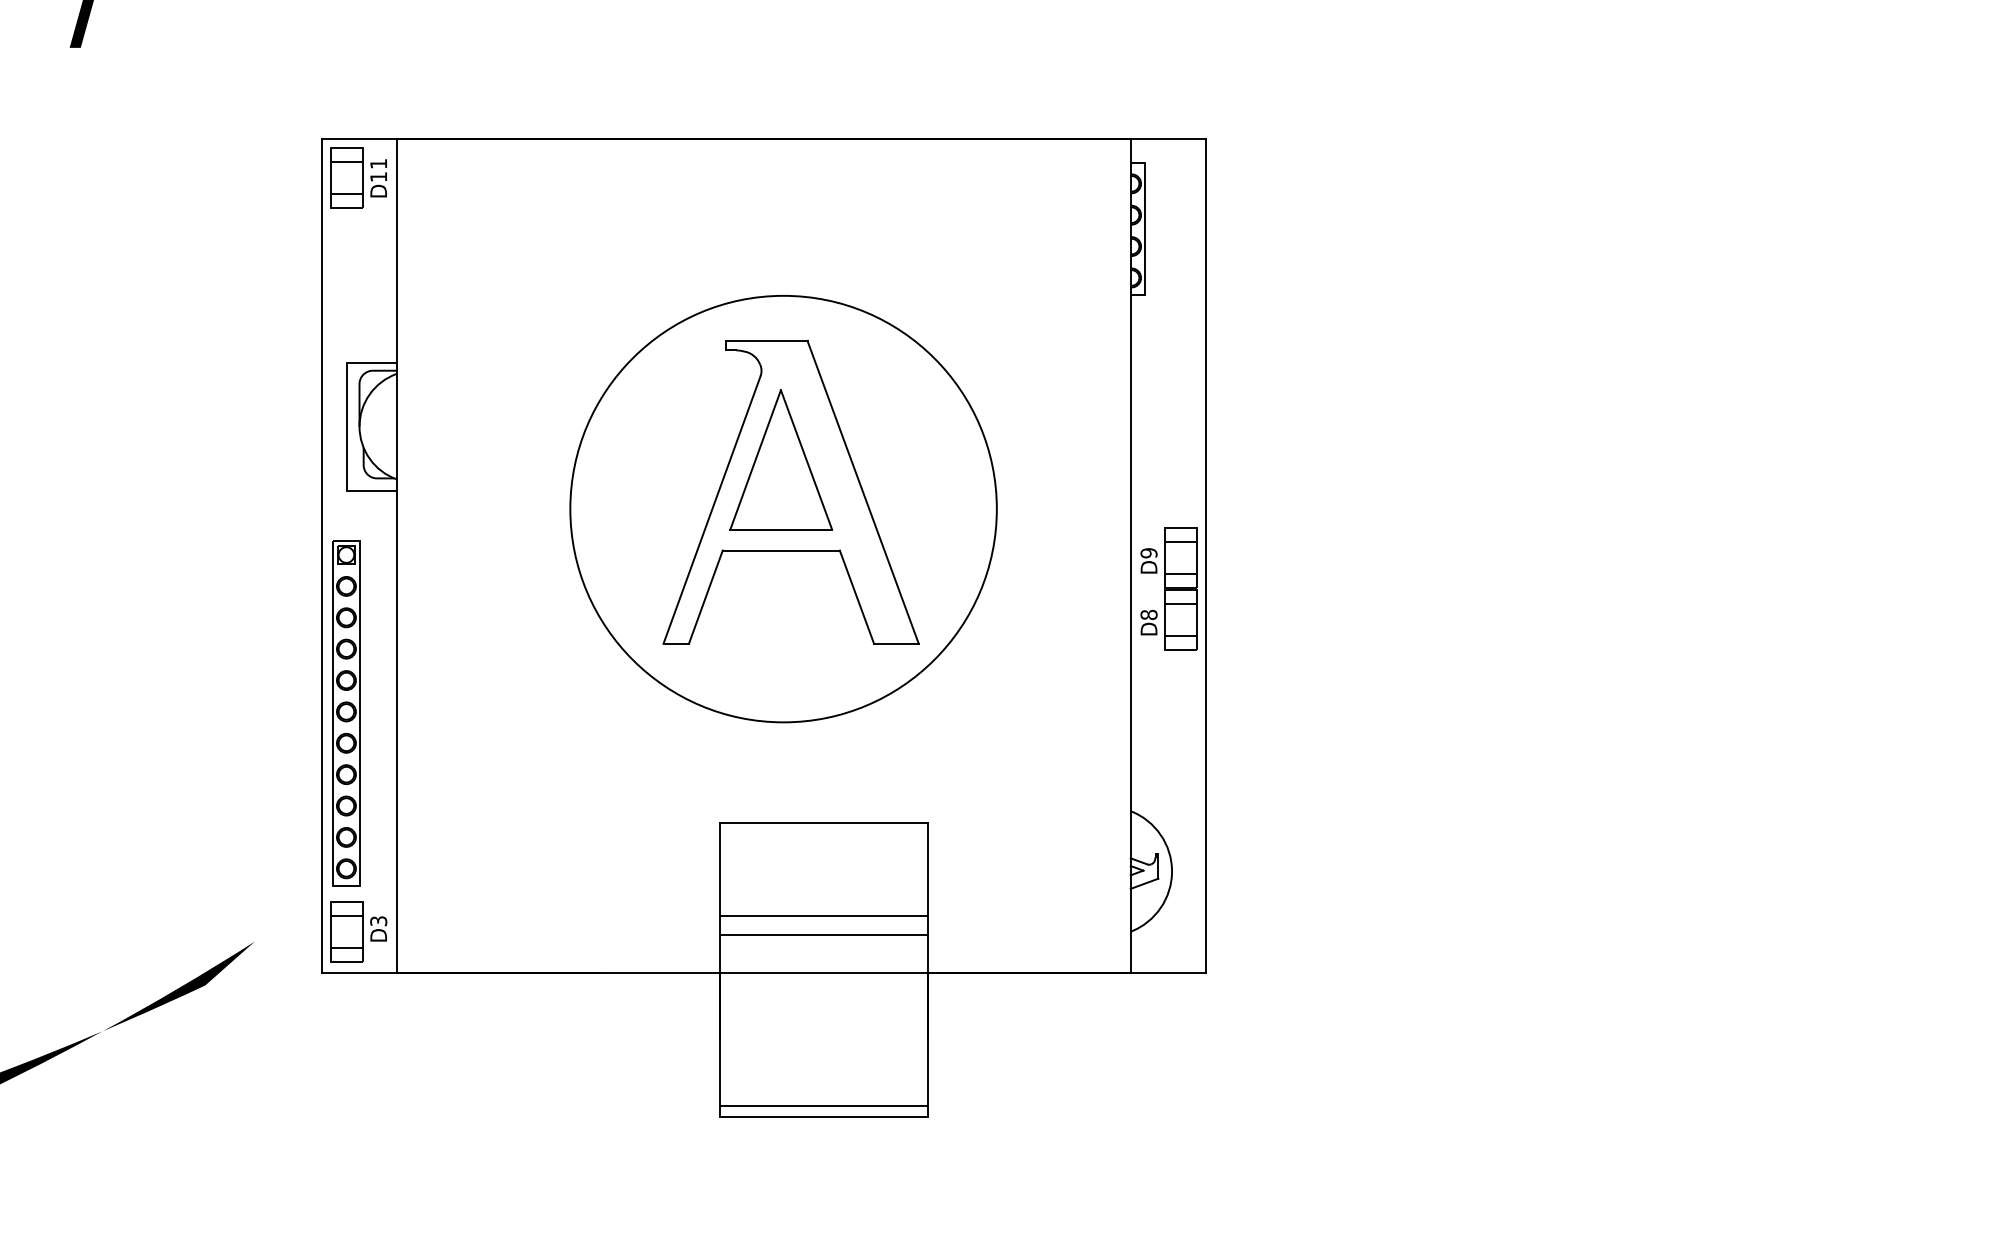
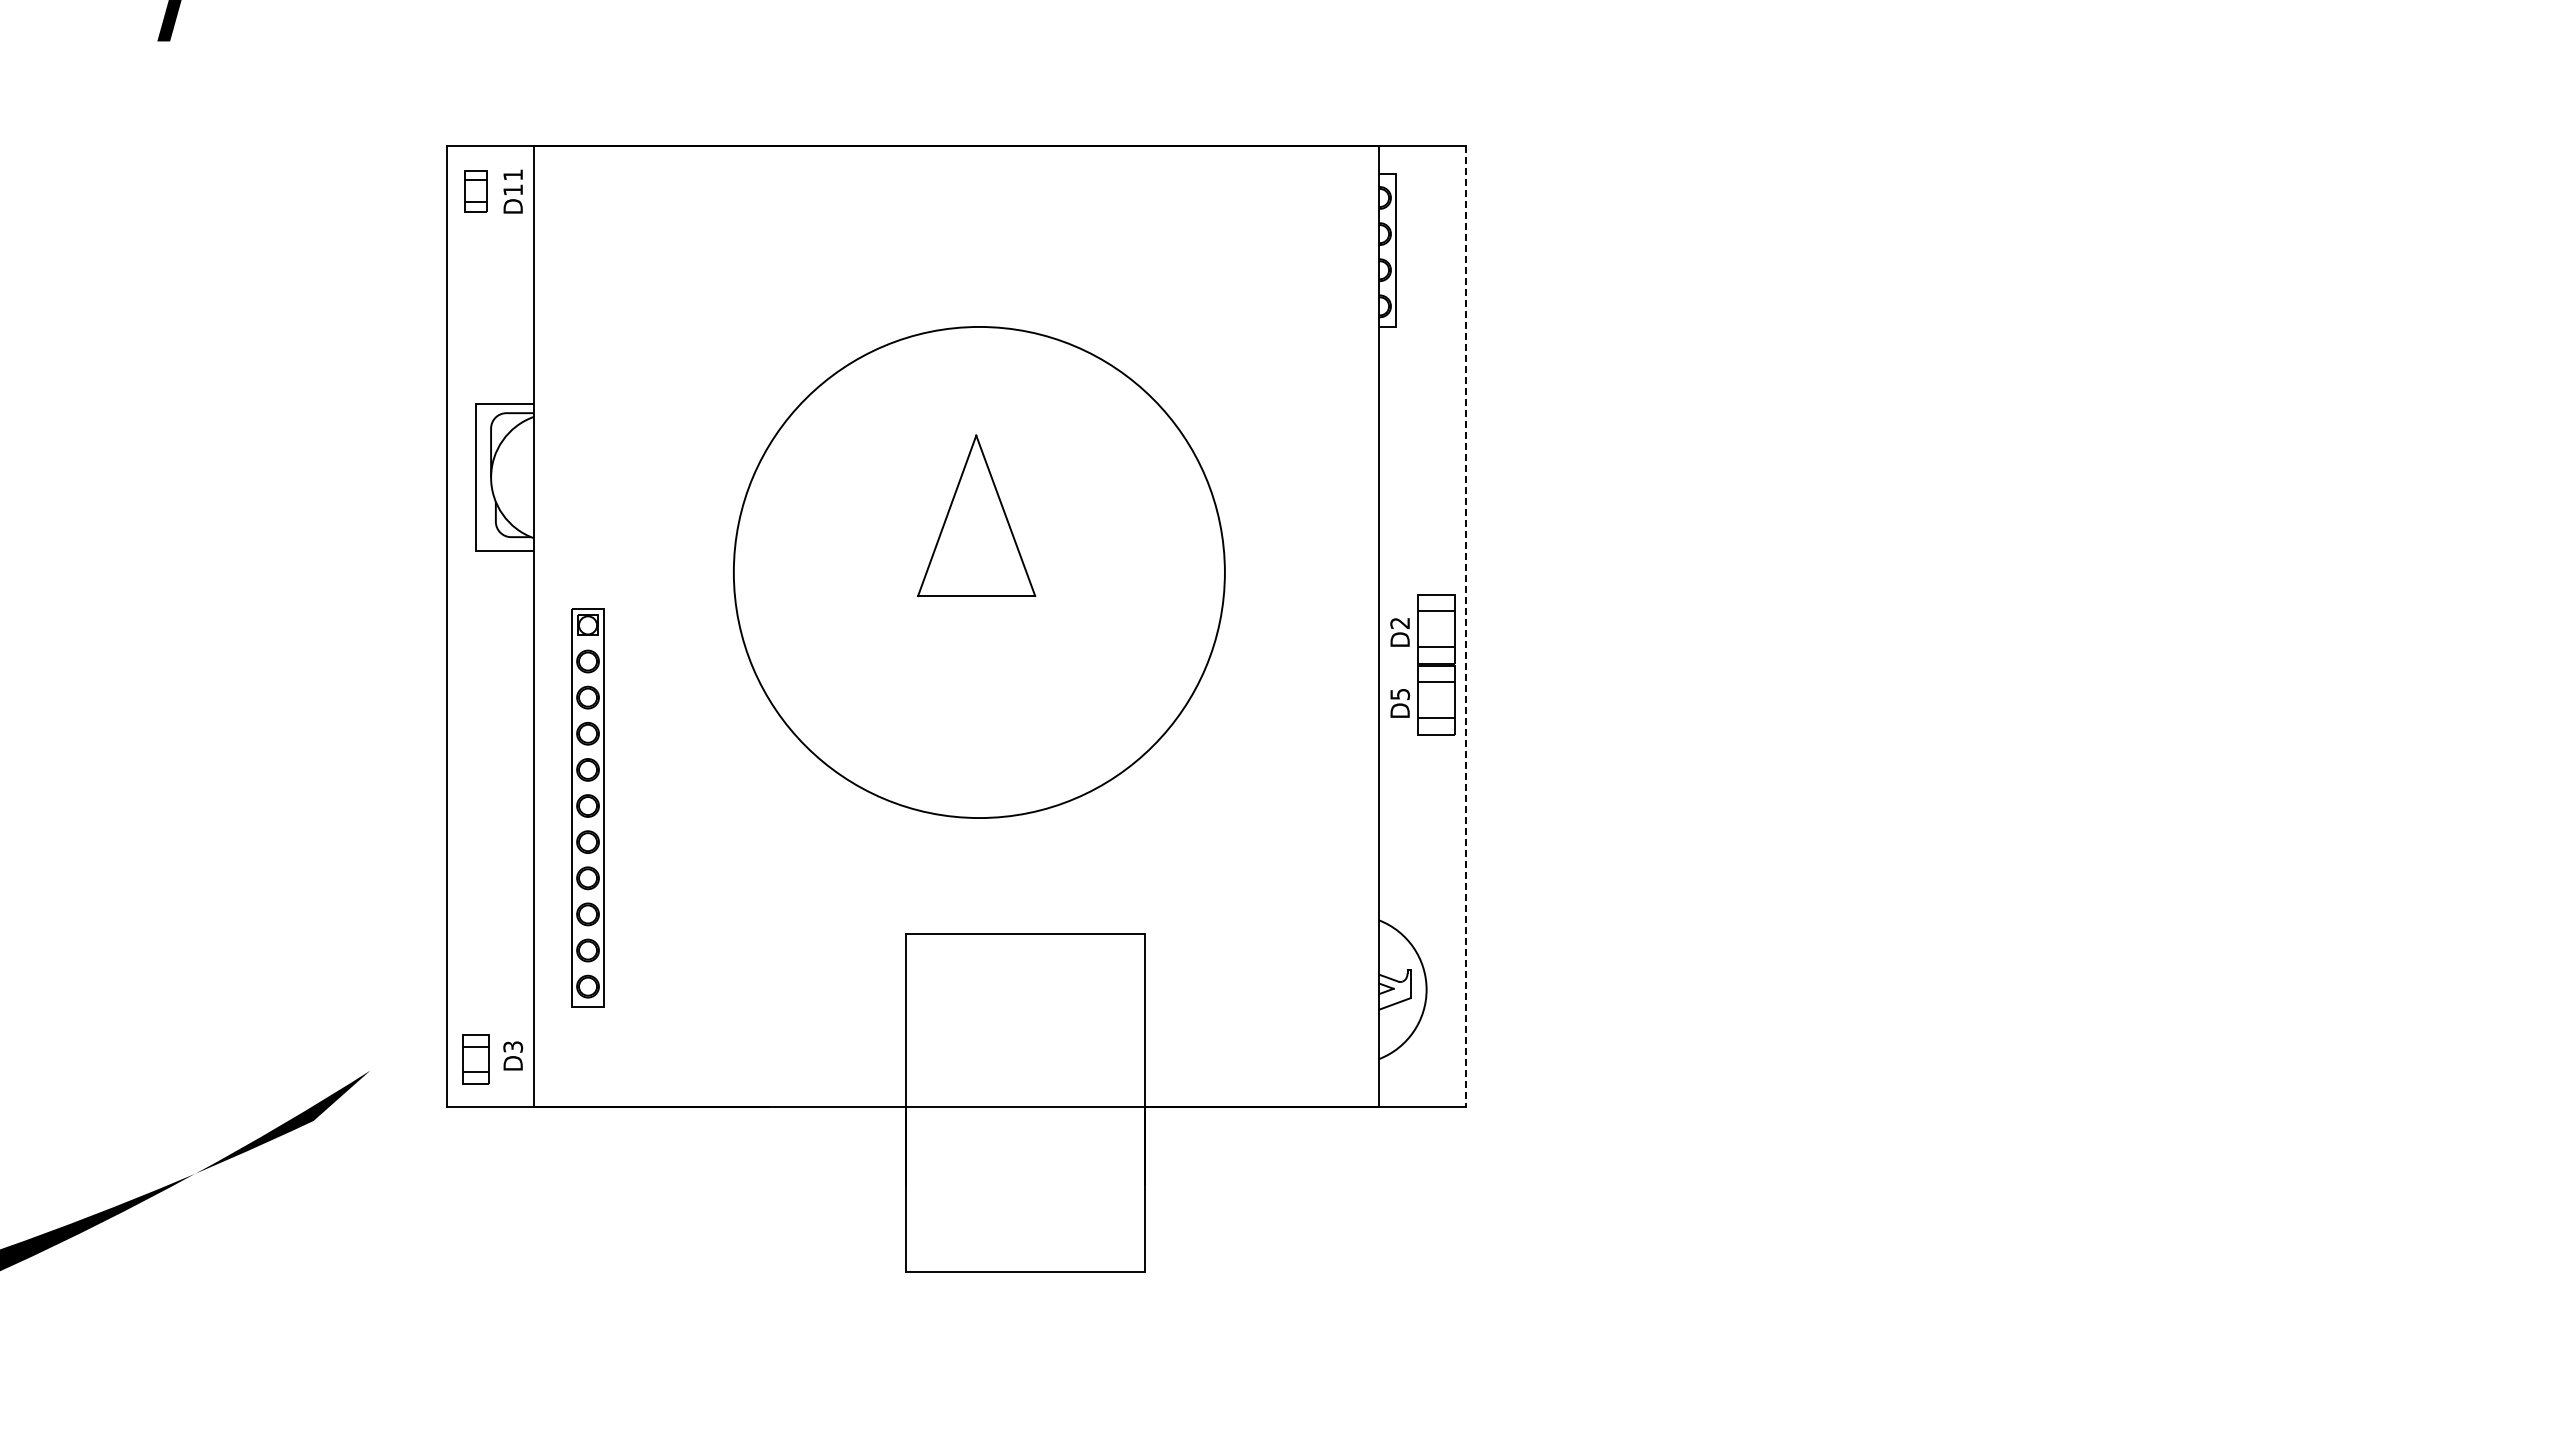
part: (346, 178) -> (476, 191), size x0.6
part: (790, 492) -> (987, 553), removed
text: (1149, 553) -> (1400, 623), D9 -> D2
line: (1205, 556) -> (1465, 627), solid -> dashed
text: (1148, 615) -> (1399, 694), D8 -> D5
part: (345, 713) -> (587, 807), moved
line: (823, 916) -> (1025, 1041), removed
part: (346, 932) -> (476, 1059), size x0.7
line: (823, 934) -> (1025, 1062), removed
line: (823, 1105) -> (1025, 1259), removed

